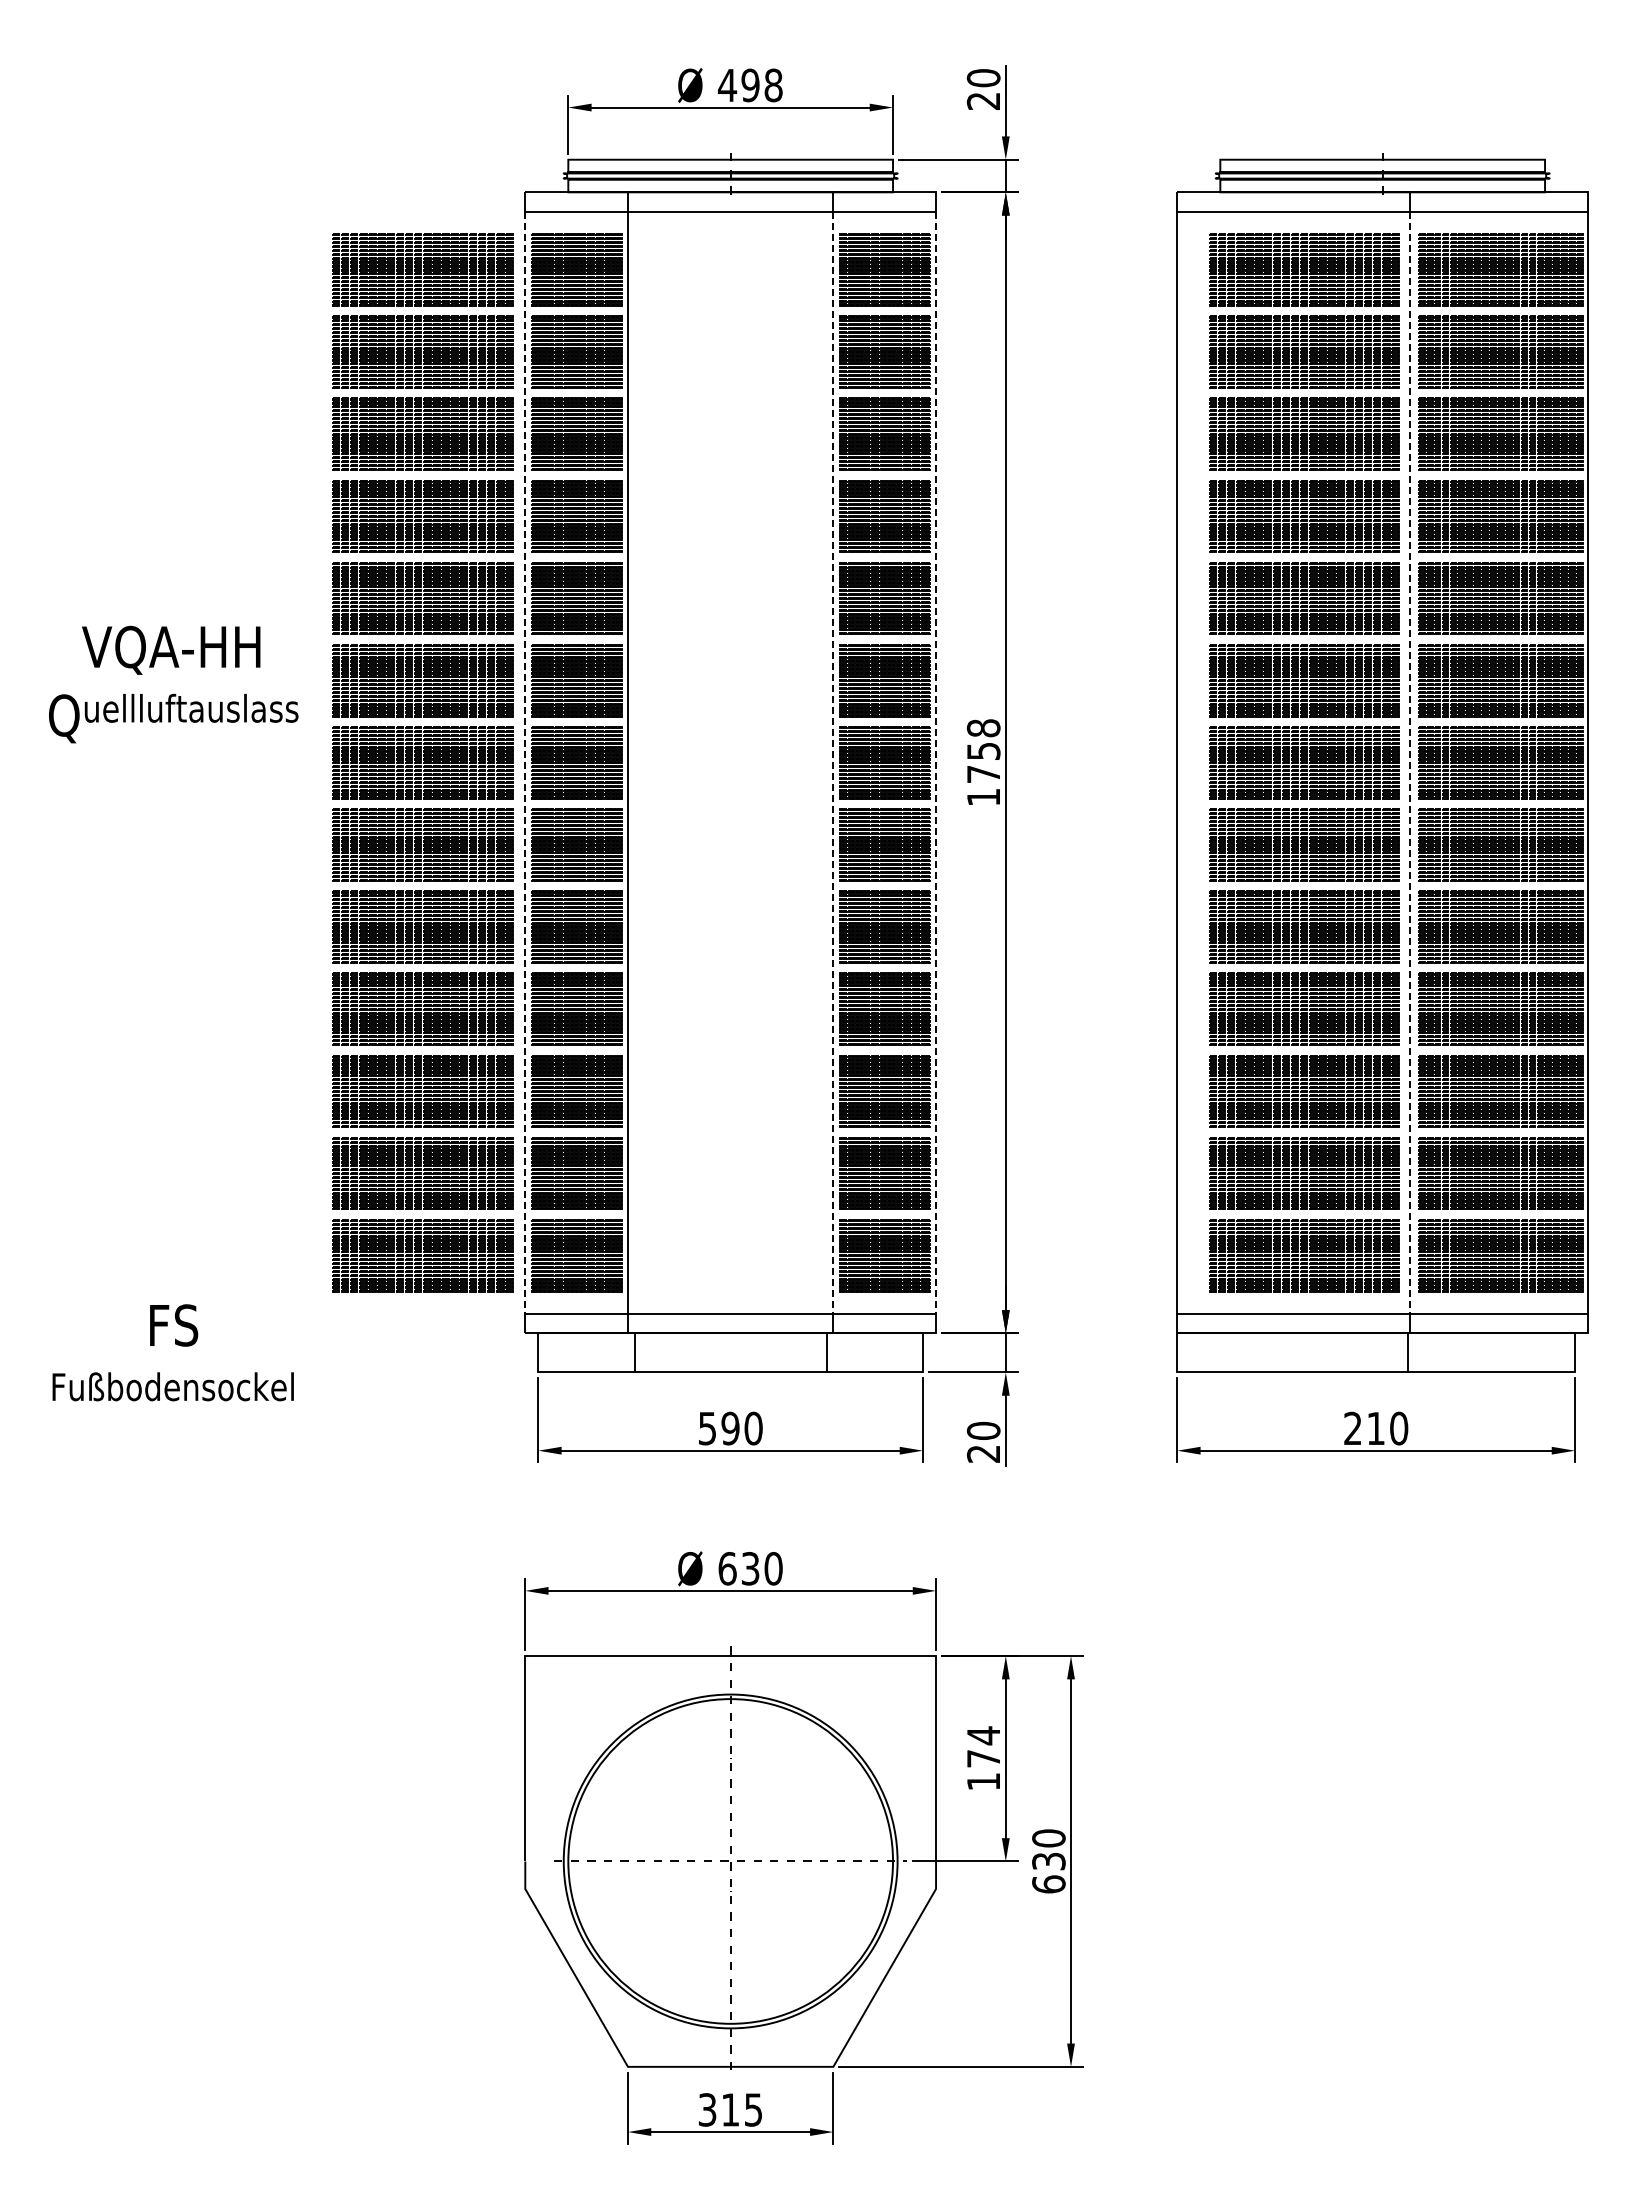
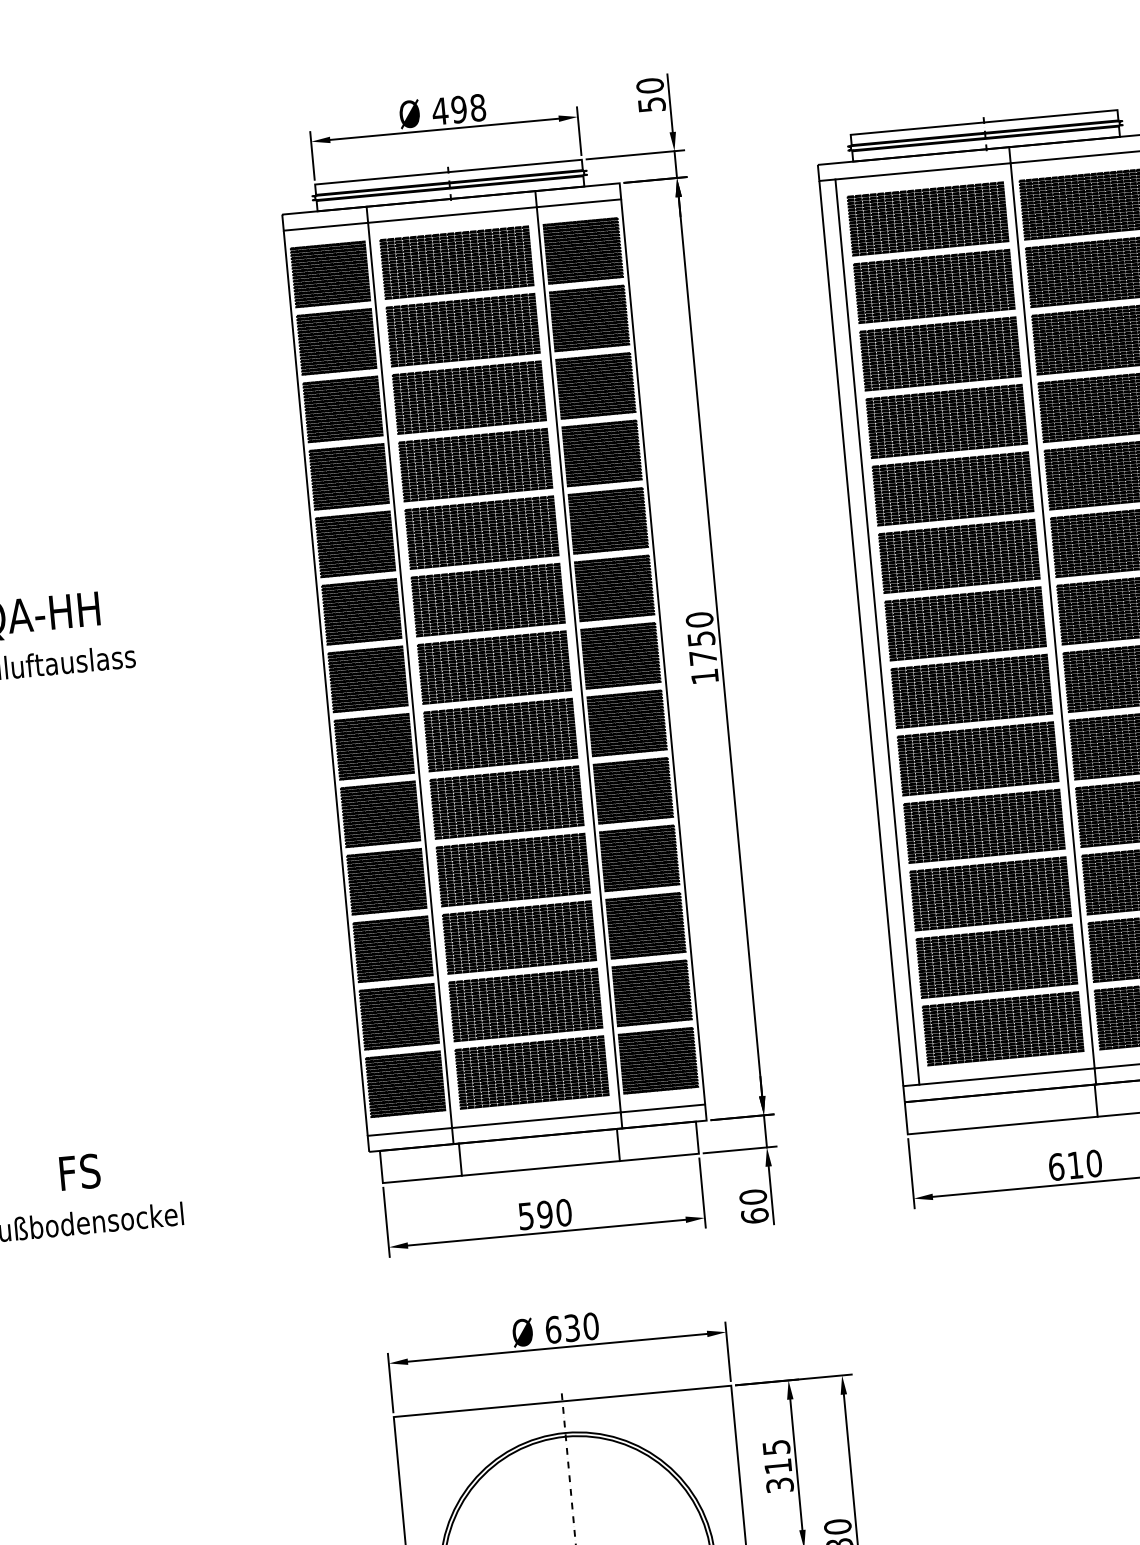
text: (983, 100) -> (651, 104), 20 -> 50
text: (983, 728) -> (699, 620), 1758 -> 1750
part: (422, 762) -> (494, 667), moved
line: (525, 762) -> (325, 682), dashed -> solid
line: (833, 762) -> (578, 659), dashed -> solid
line: (936, 762) -> (663, 651), dashed -> solid
line: (1196, 762) -> (877, 631), added
line: (1410, 762) -> (1052, 615), dashed -> solid
text: (1353, 1428) -> (1056, 1166), 210 -> 610
text: (983, 1453) -> (754, 1215), 20 -> 60
text: (983, 1758) -> (778, 1466), 174 -> 315

